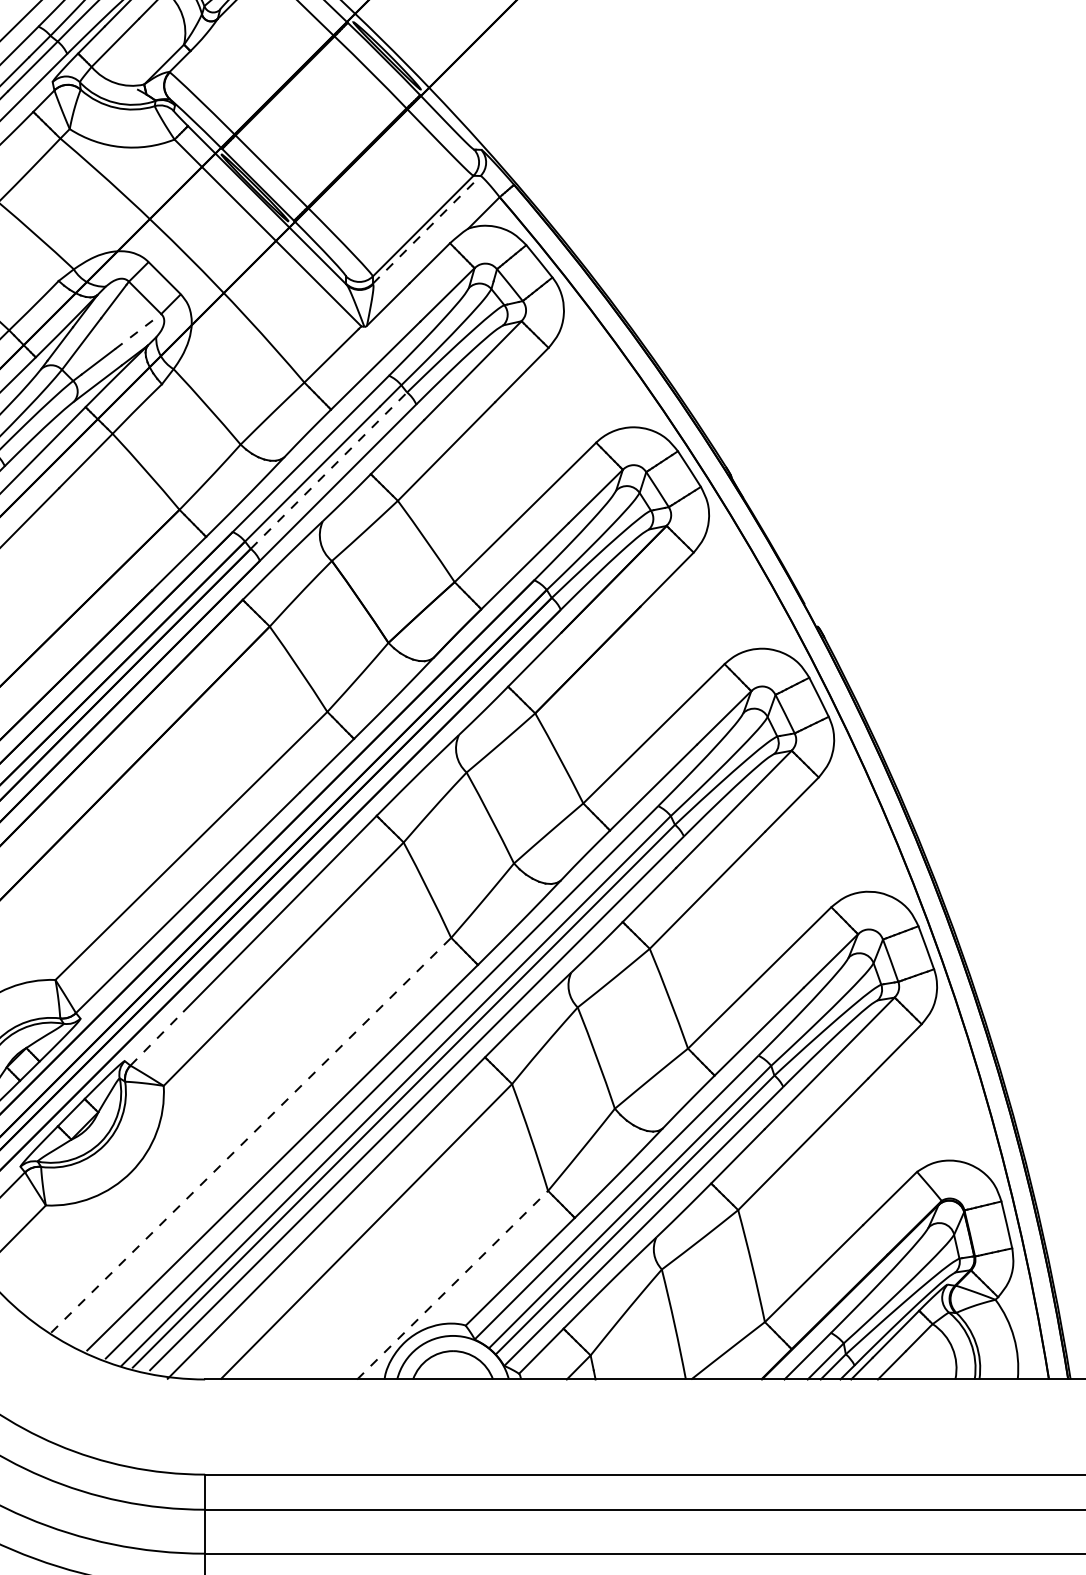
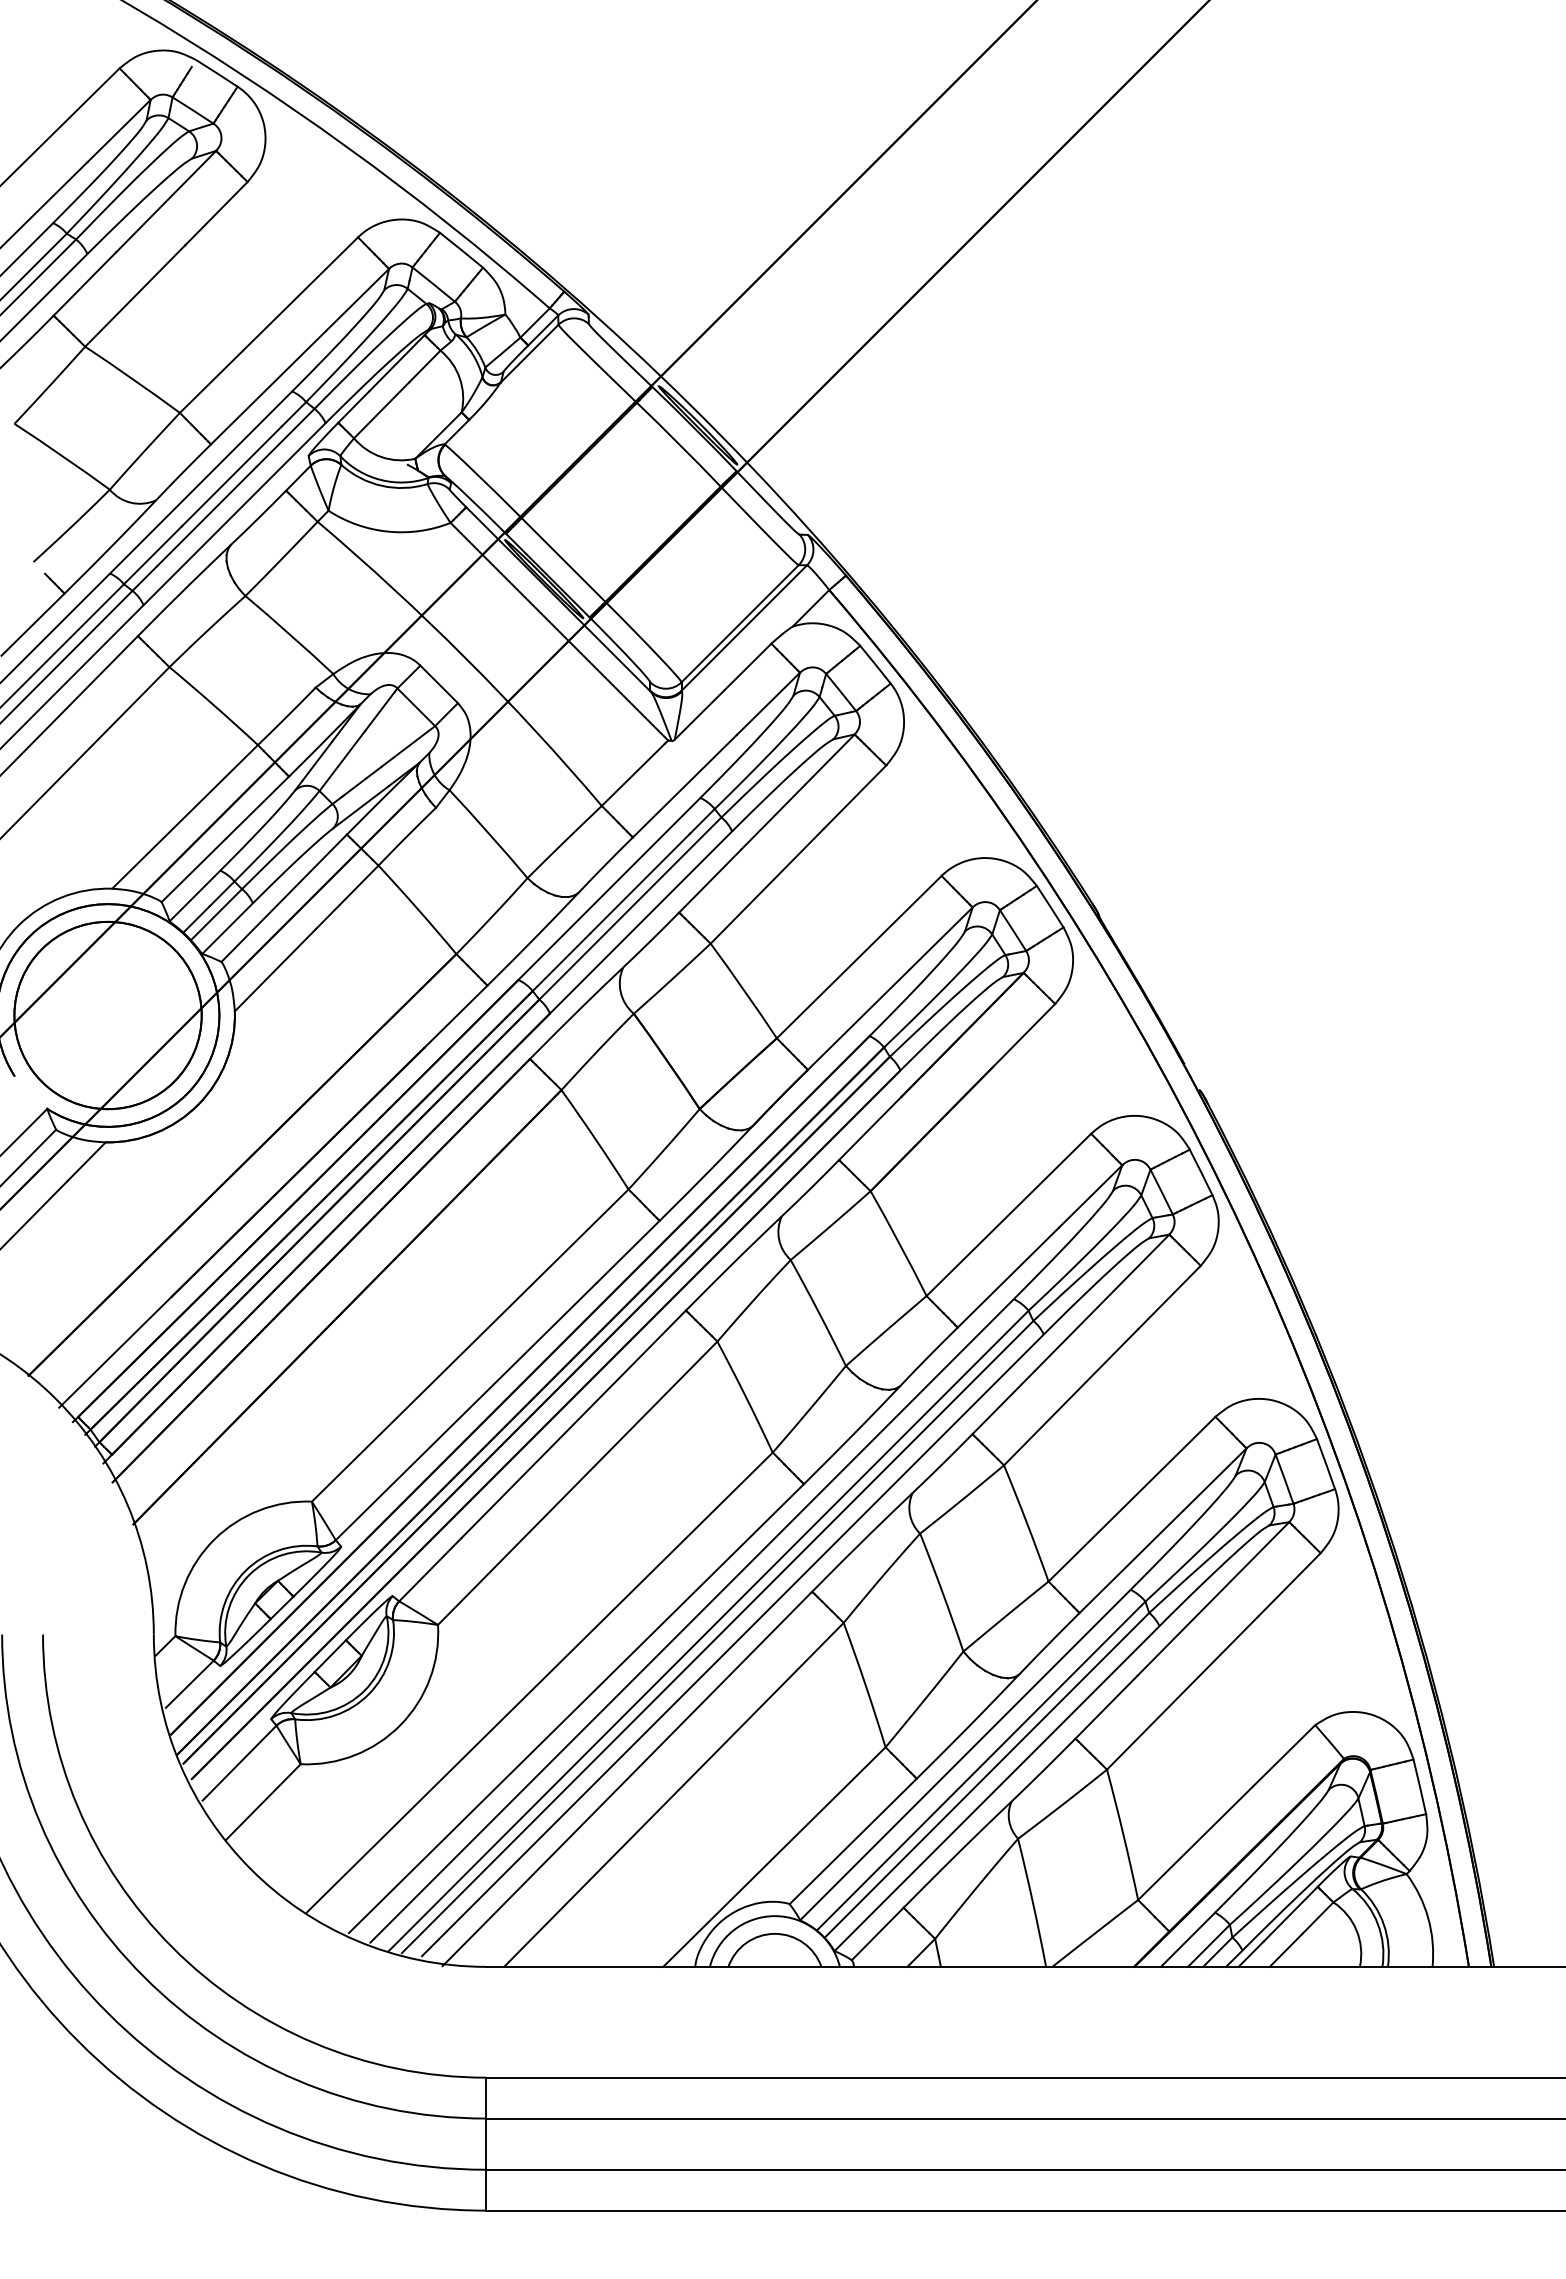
line: (426, 230) -> (744, 628), dashed -> solid
line: (138, 331) -> (408, 746), dashed -> solid
line: (329, 470) -> (630, 908), dashed -> solid
line: (157, 1038) -> (430, 1569), dashed -> solid
line: (251, 1135) -> (540, 1682), dashed -> solid
line: (452, 1284) -> (774, 1856), dashed -> solid

